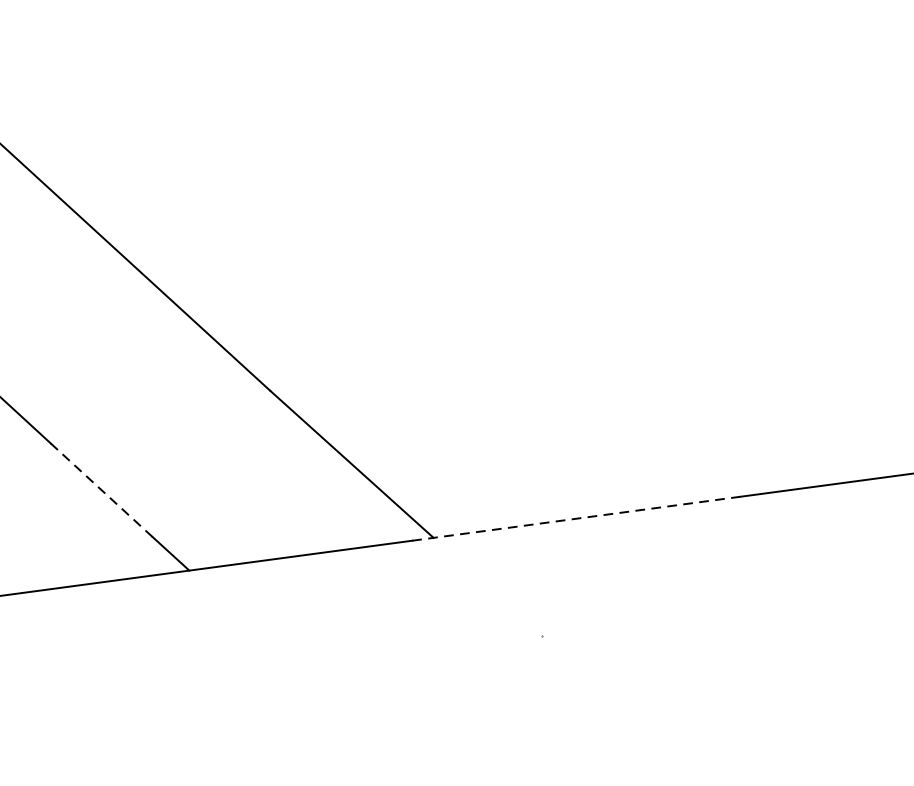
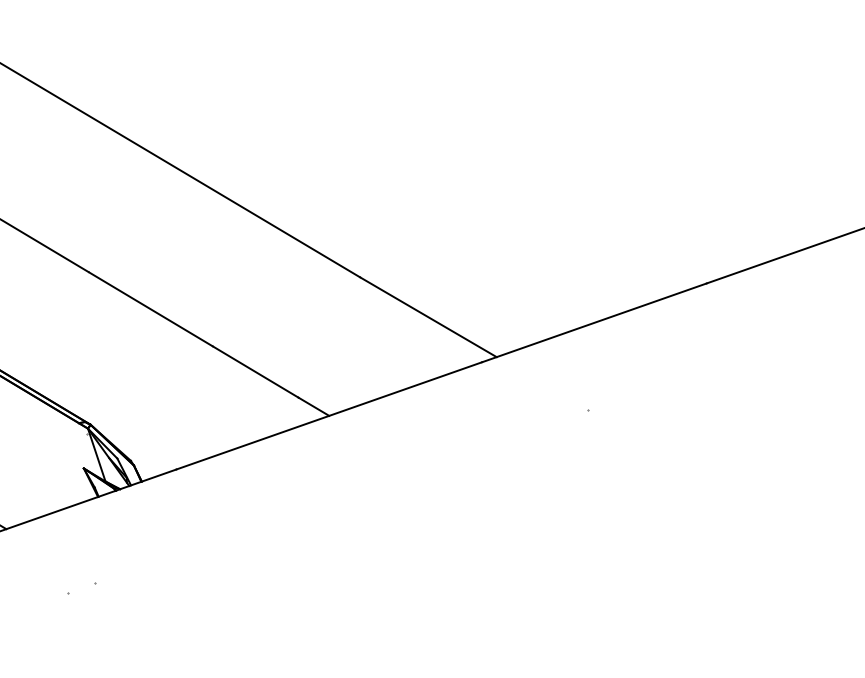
line: (101, 490) -> (255, 372), dashed -> solid
line: (576, 518) -> (594, 322), dashed -> solid

